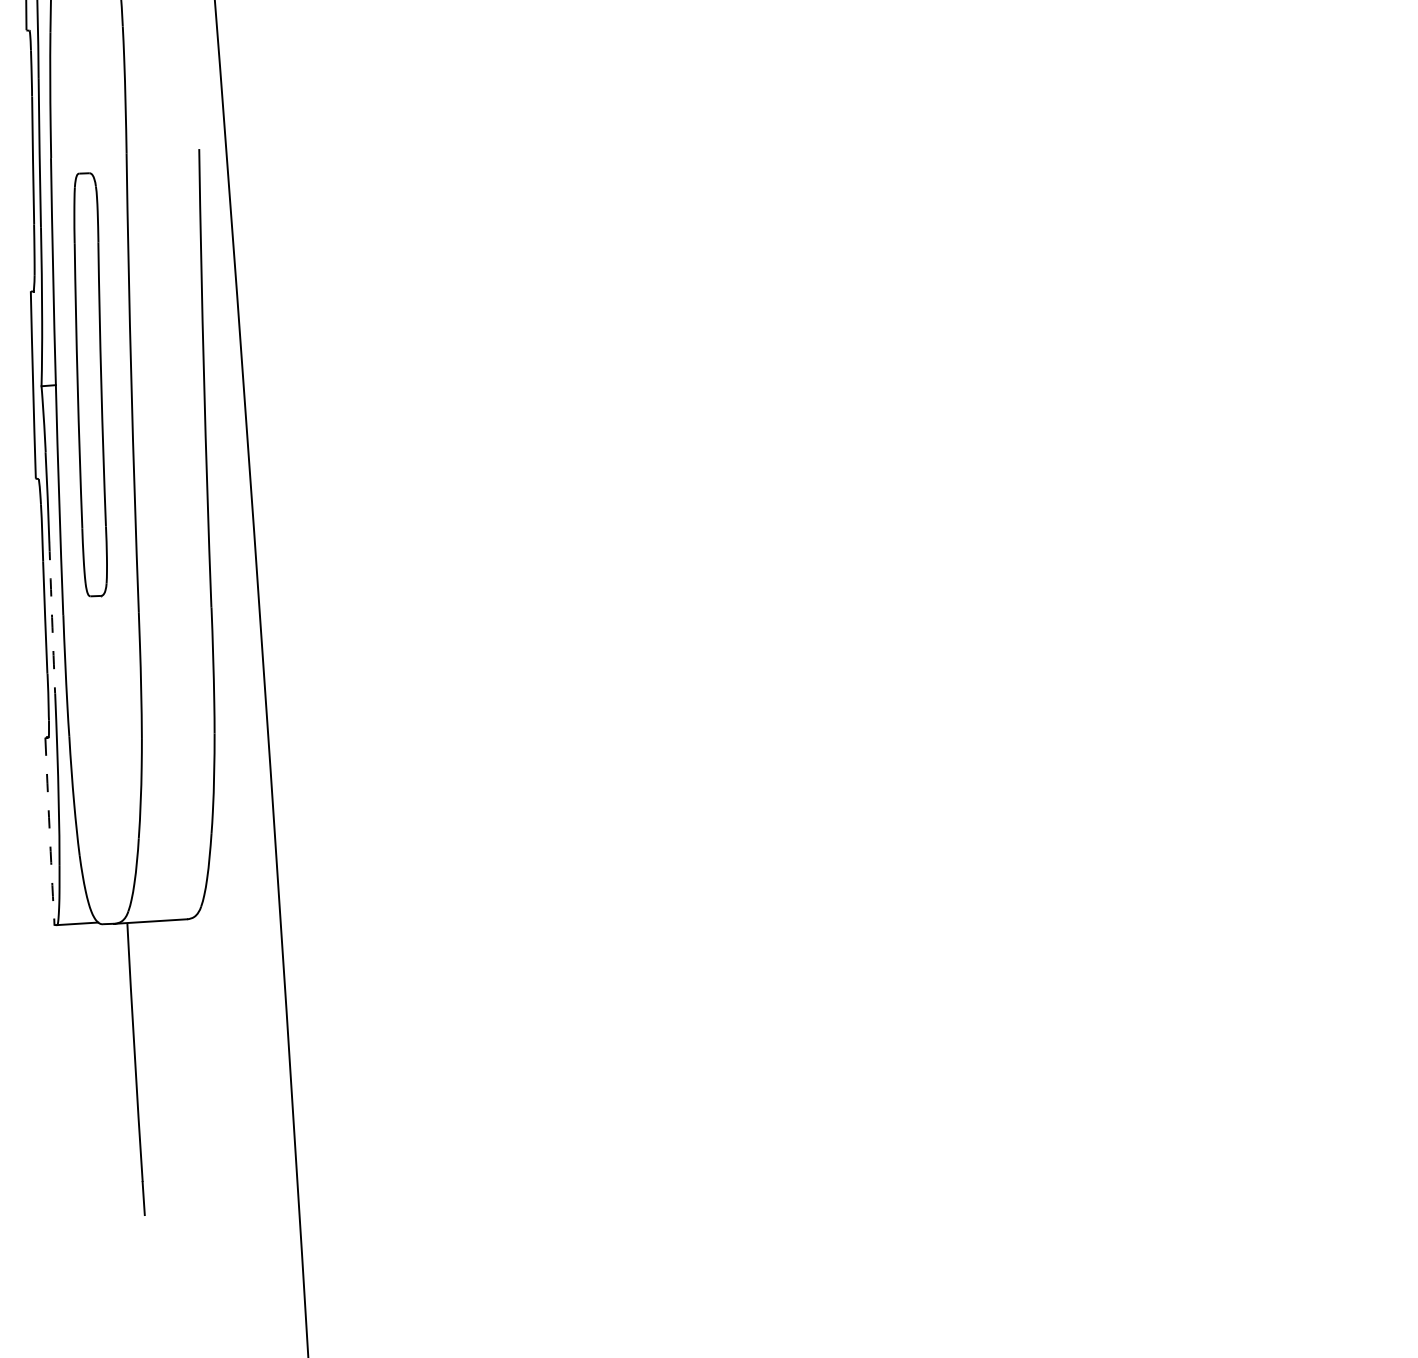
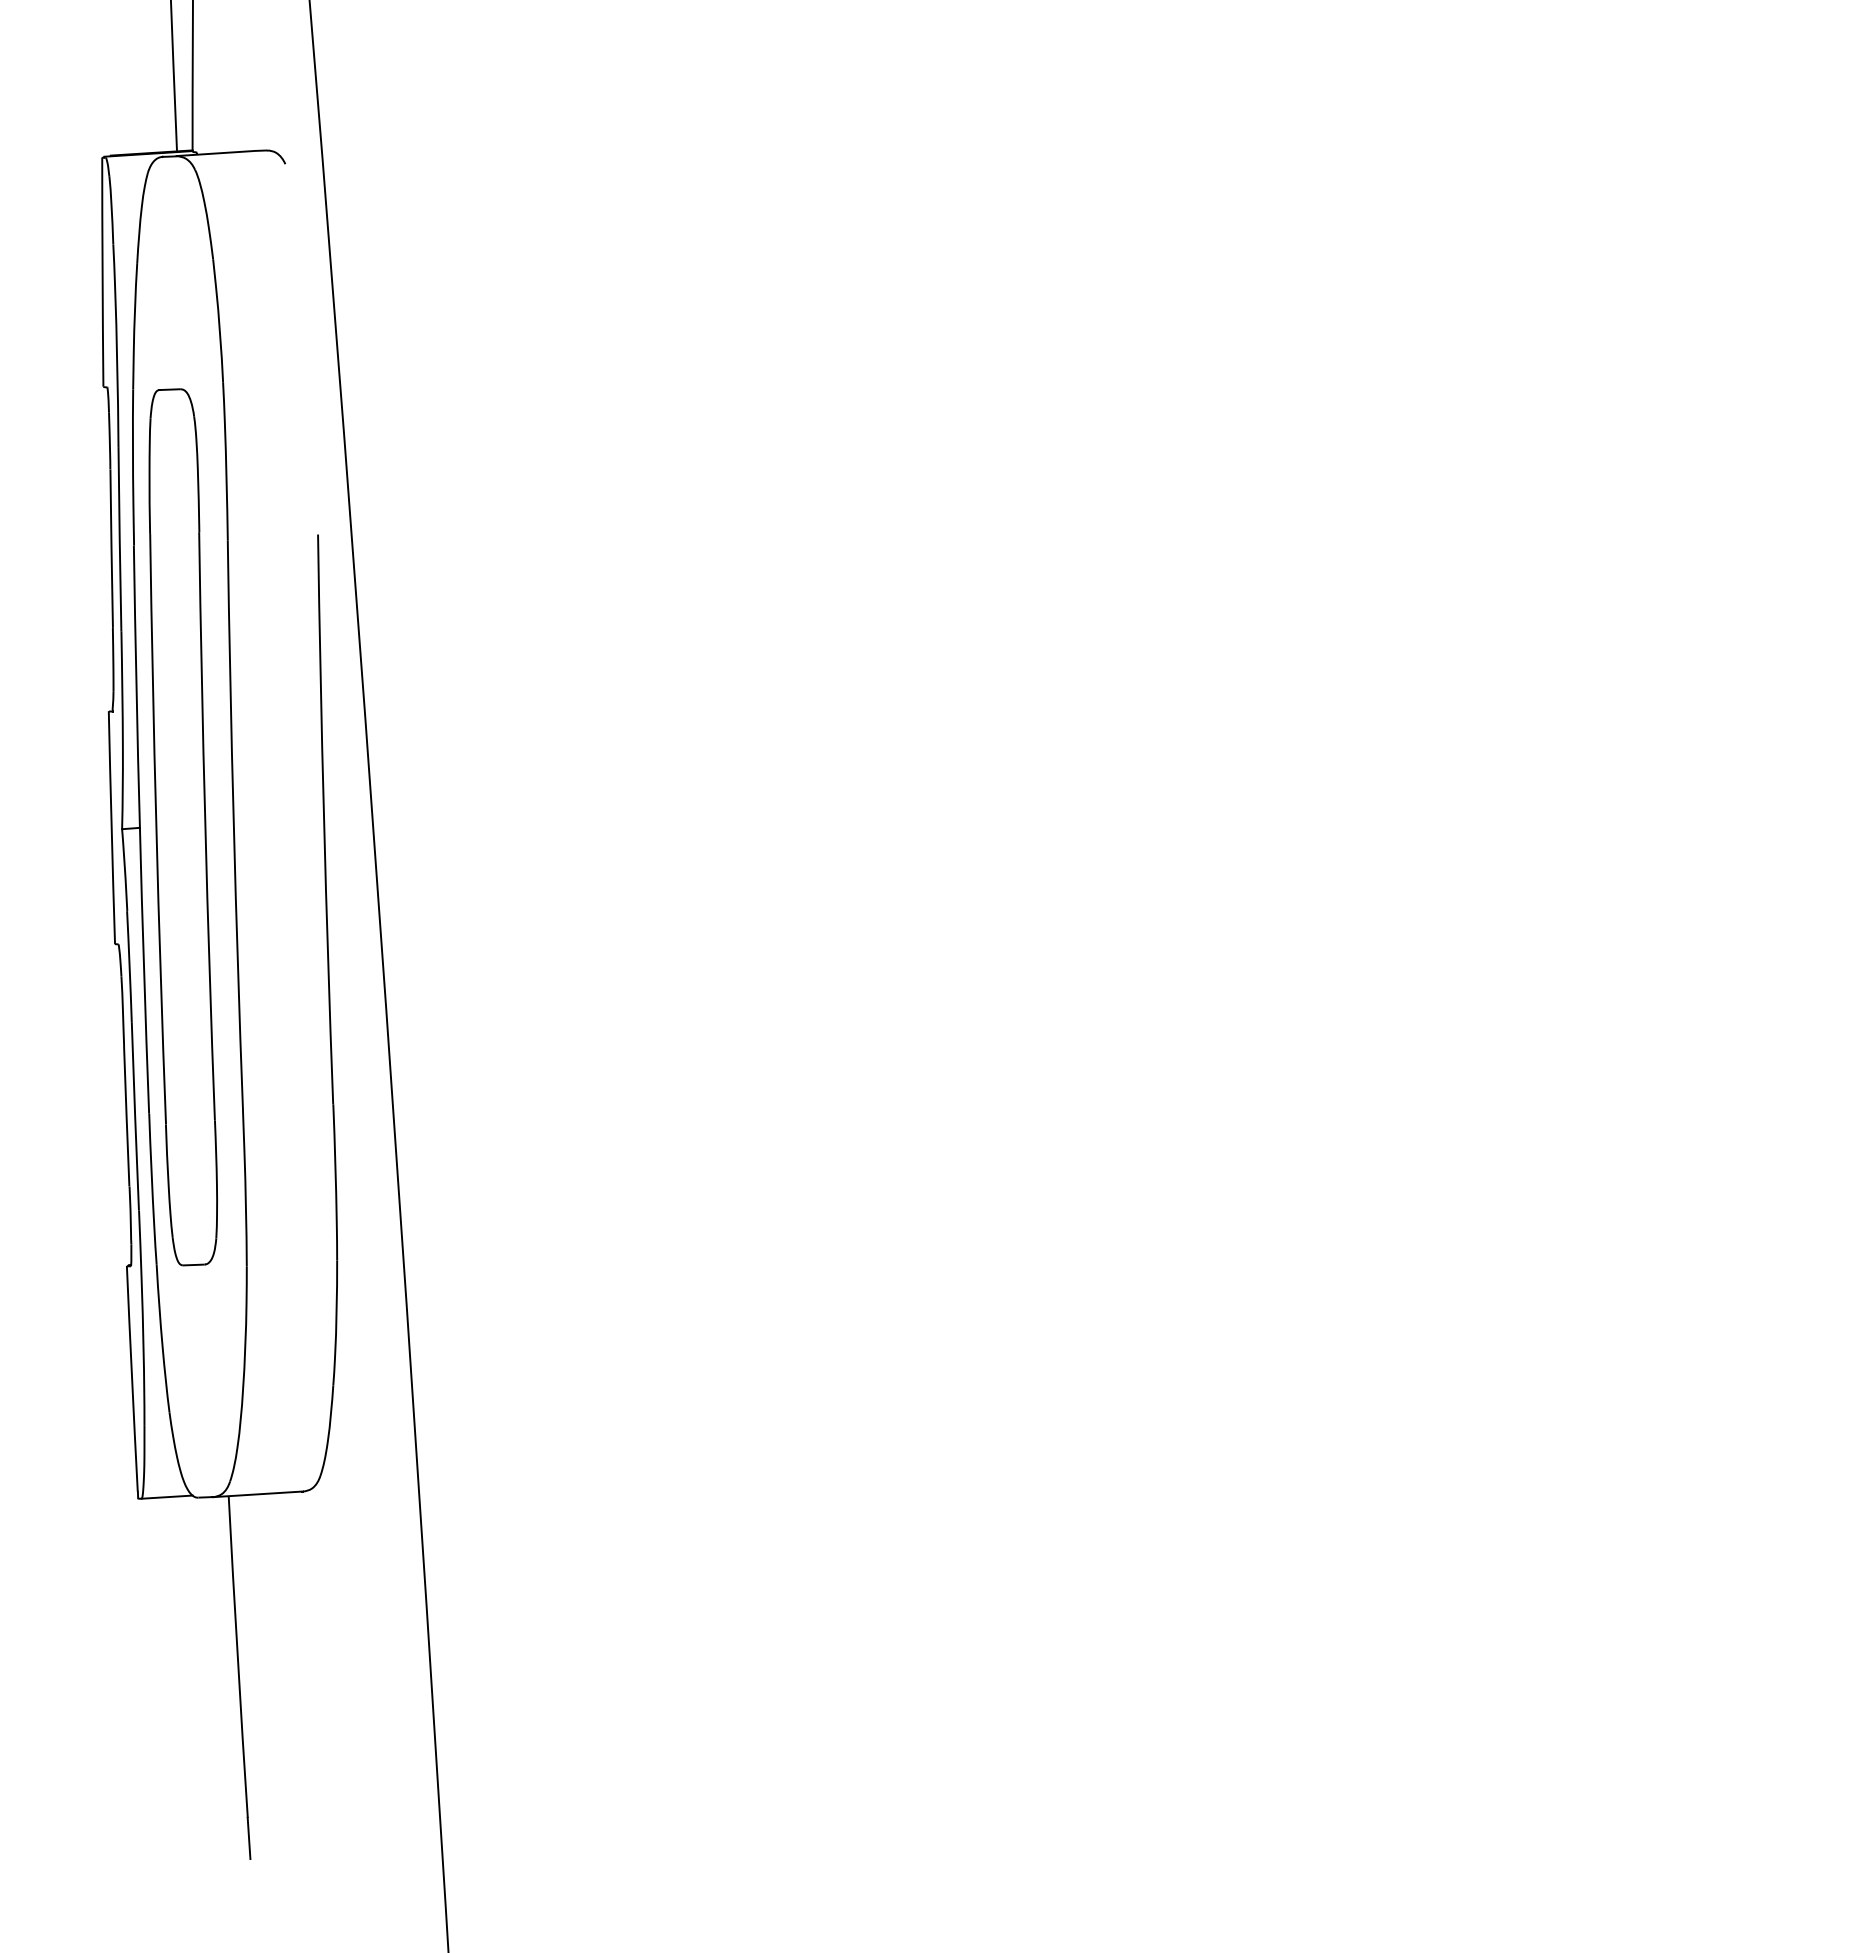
part: (90, 384) -> (182, 827), size x1.67
arc: (52, 617) -> (135, 1116), dashed -> solid
arc: (49, 828) -> (132, 1378), dashed -> solid

